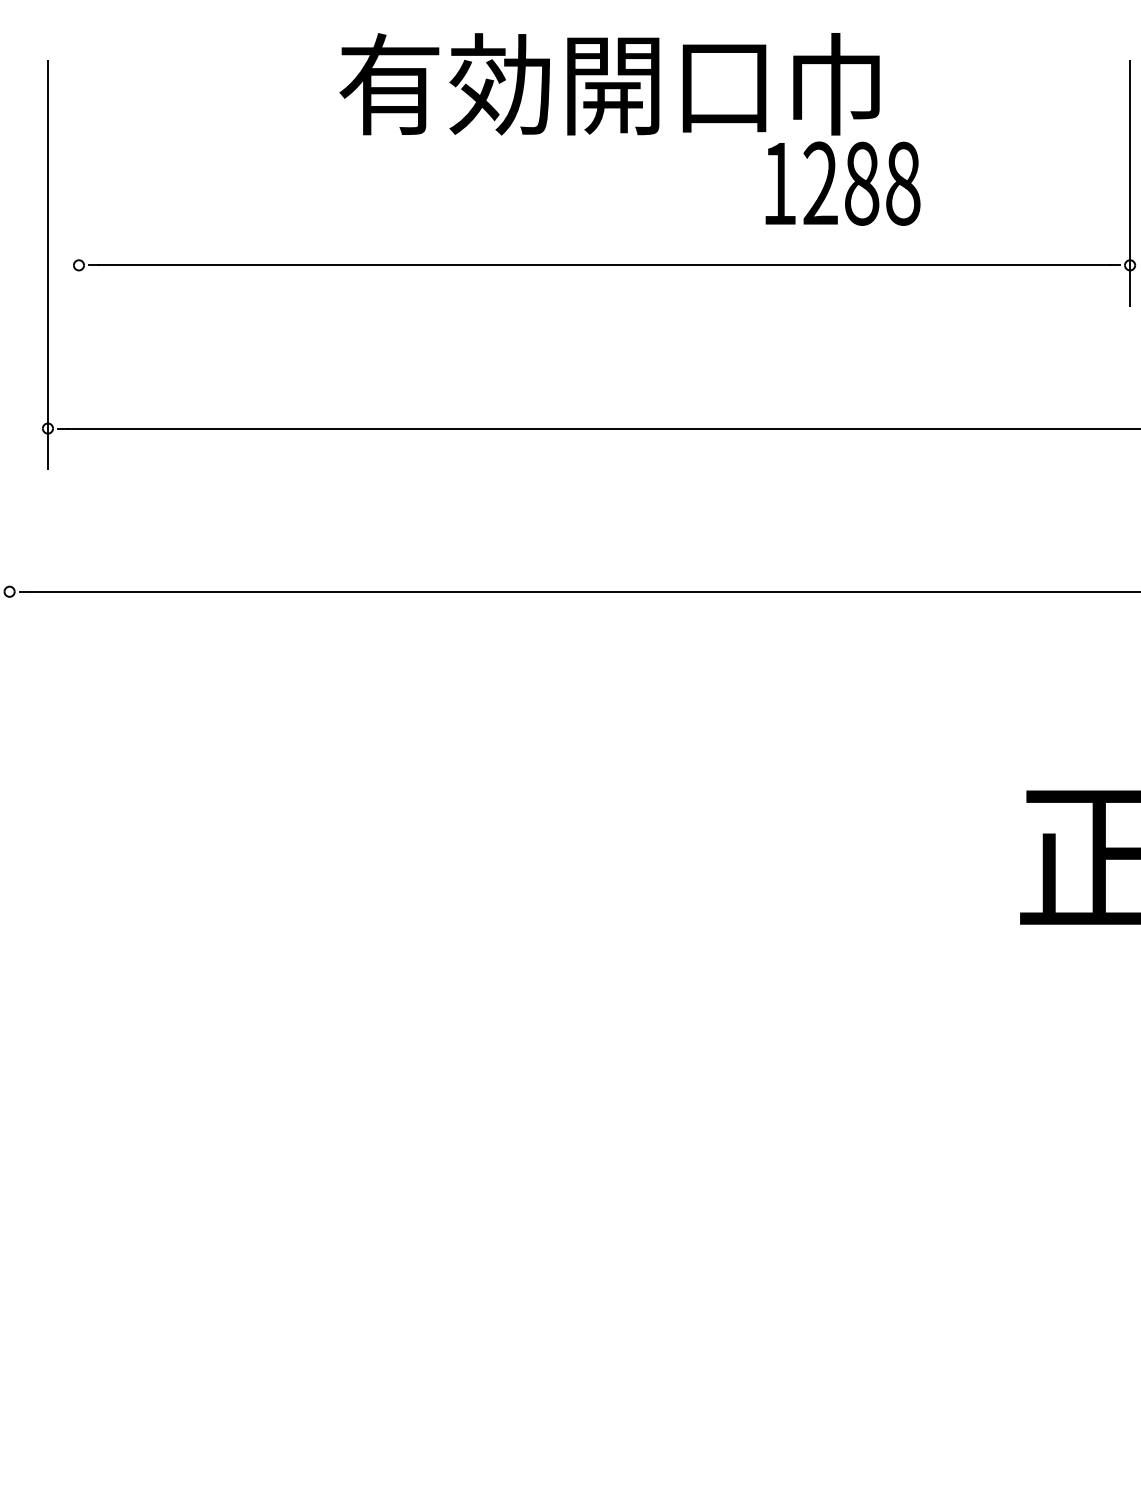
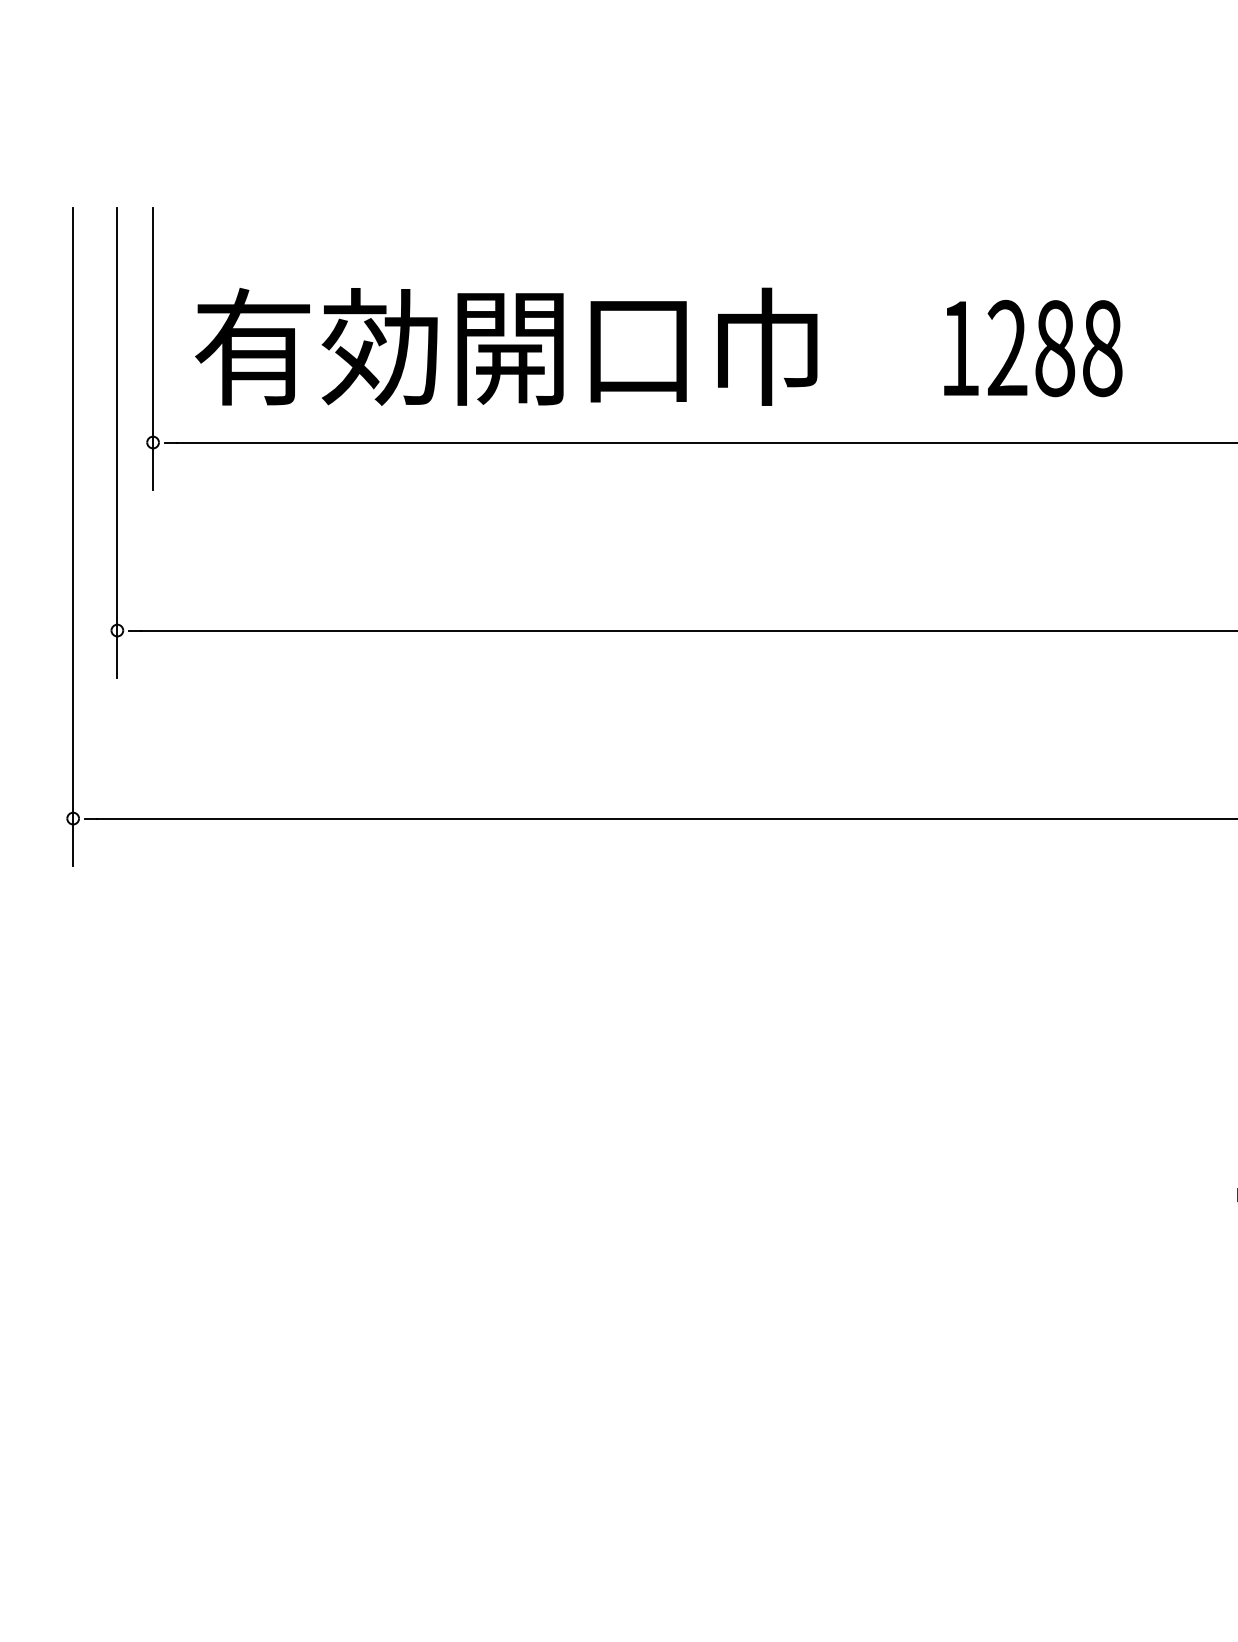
text: (609, 84) -> (506, 347), moved
line: (78, 183) -> (152, 348), added
line: (9, 346) -> (73, 536), added

